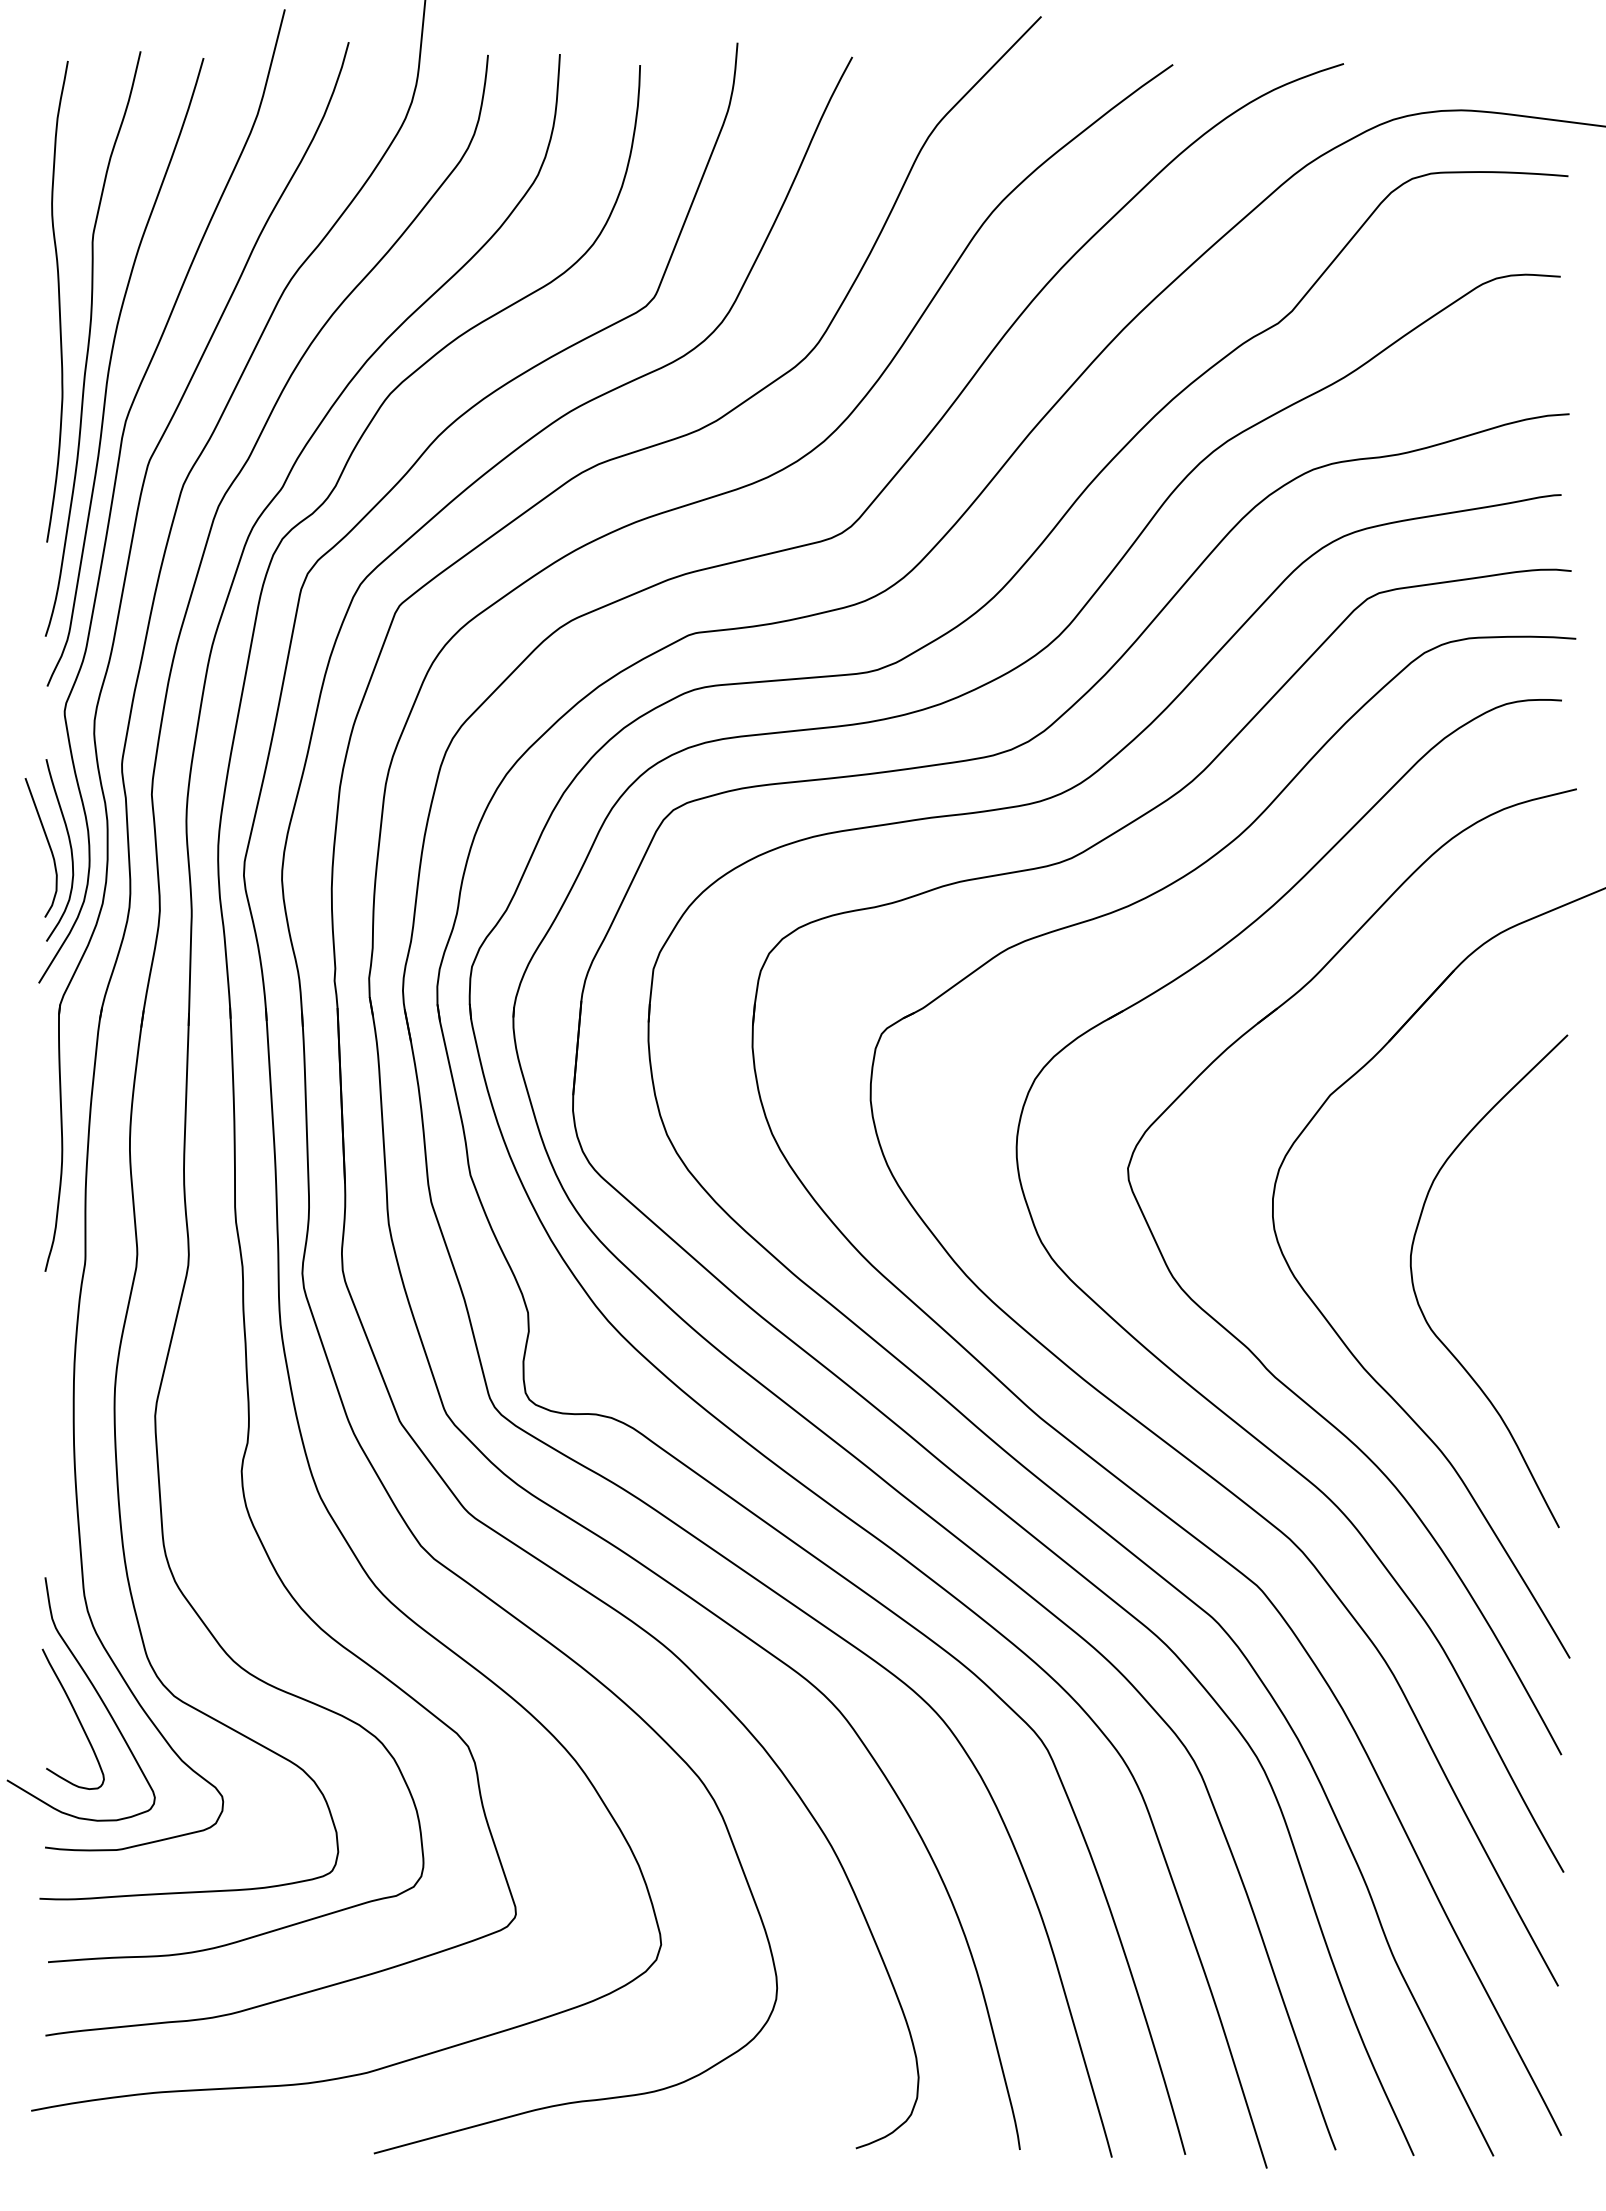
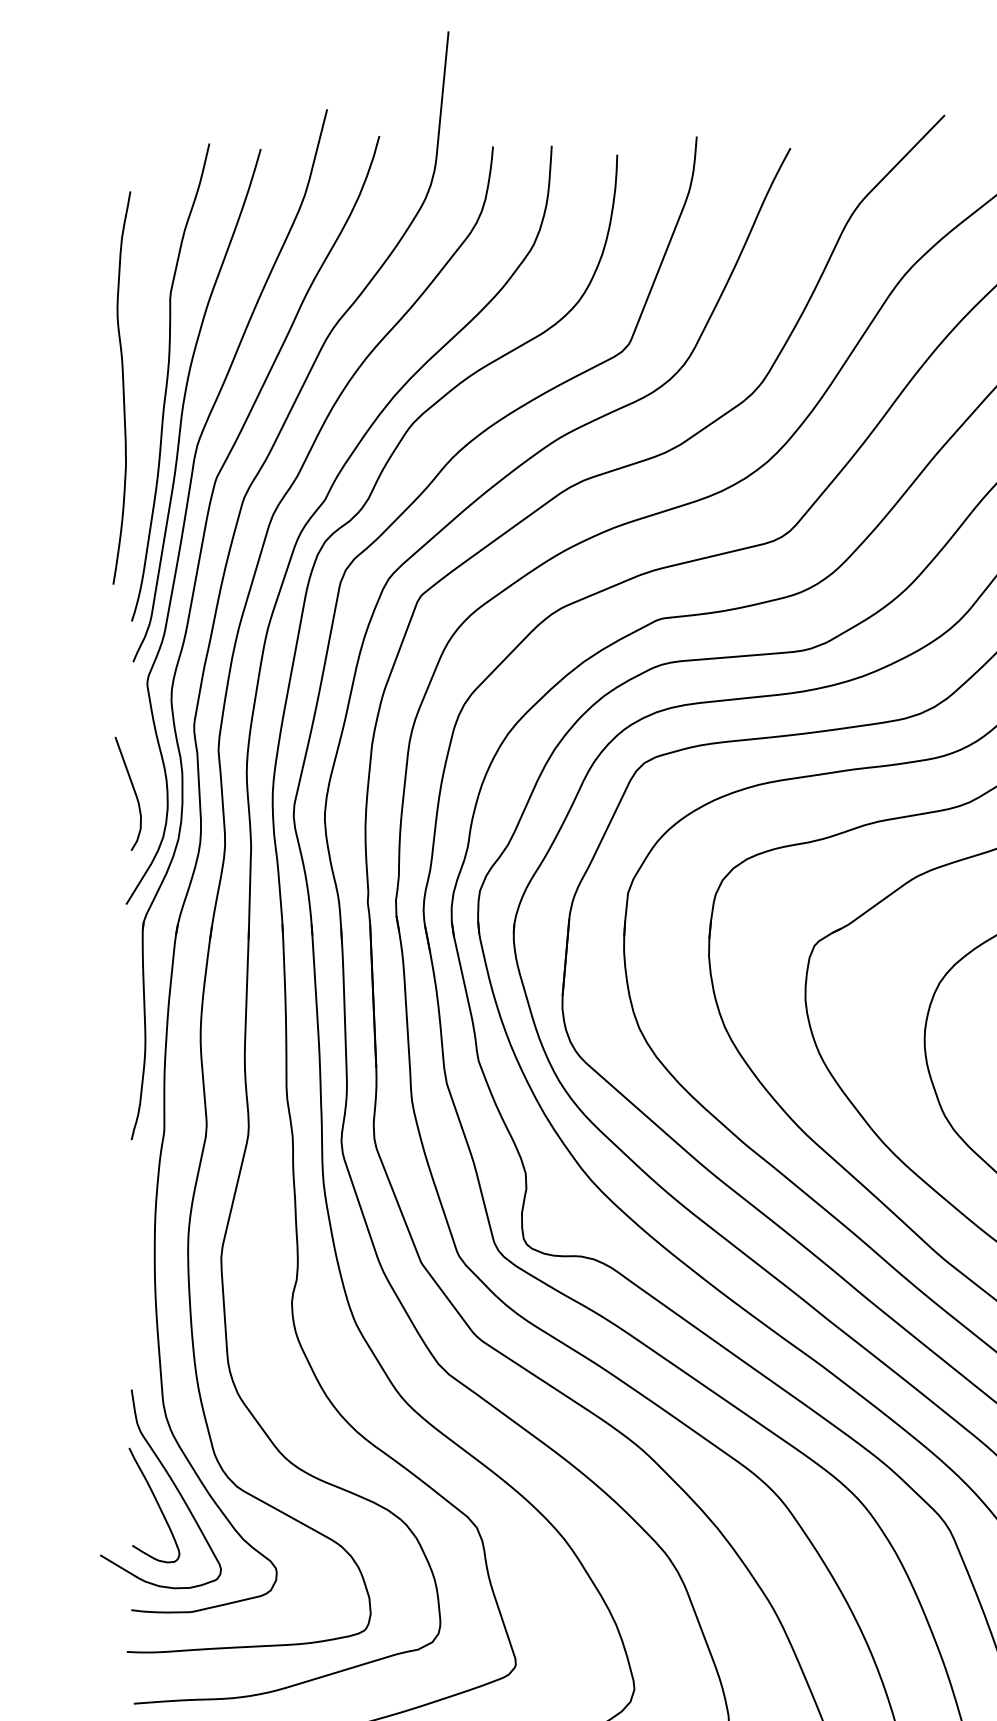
curve: (58, 301) -> (122, 387), moved
curve: (70, 850) -> (152, 796), removed

